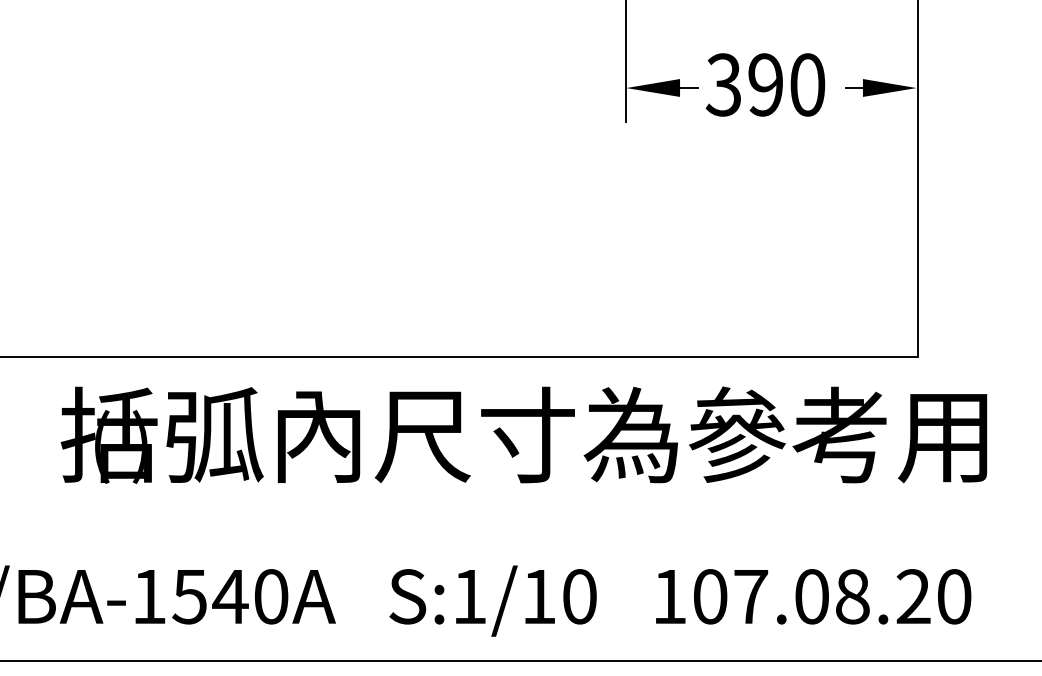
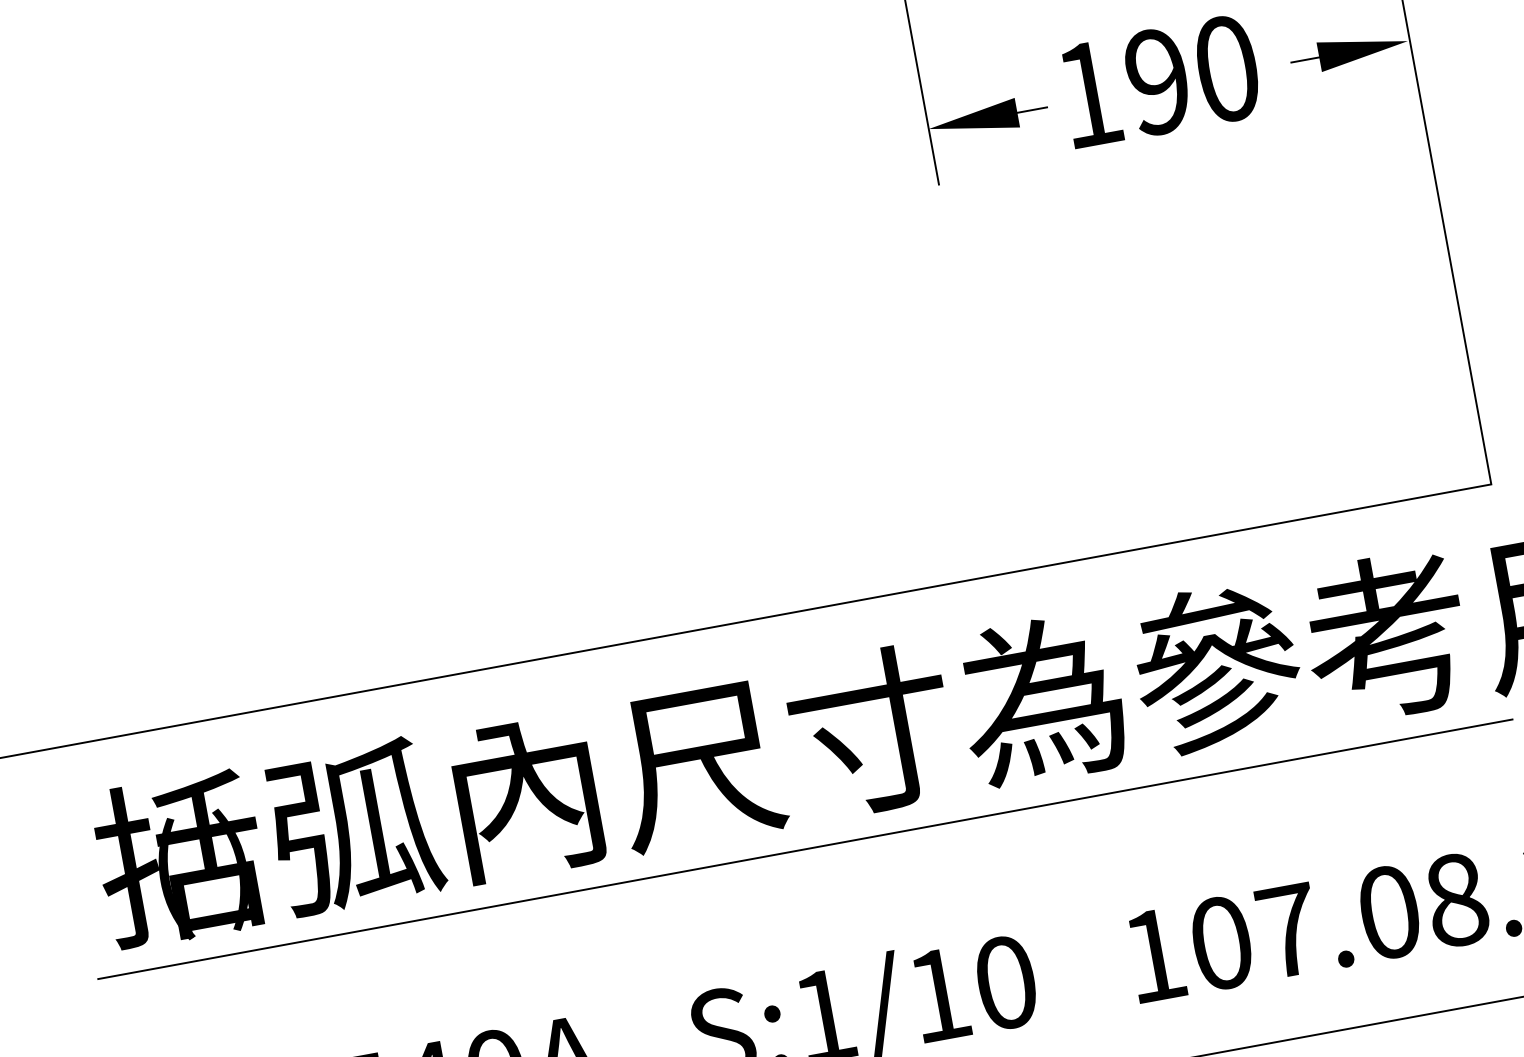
text: (722, 84) -> (1086, 94), 390 -> 190
line: (476, 496) -> (805, 848), added

